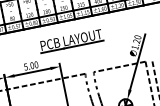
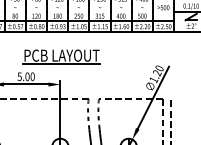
part: (71, 40) -> (61, 56), moved

